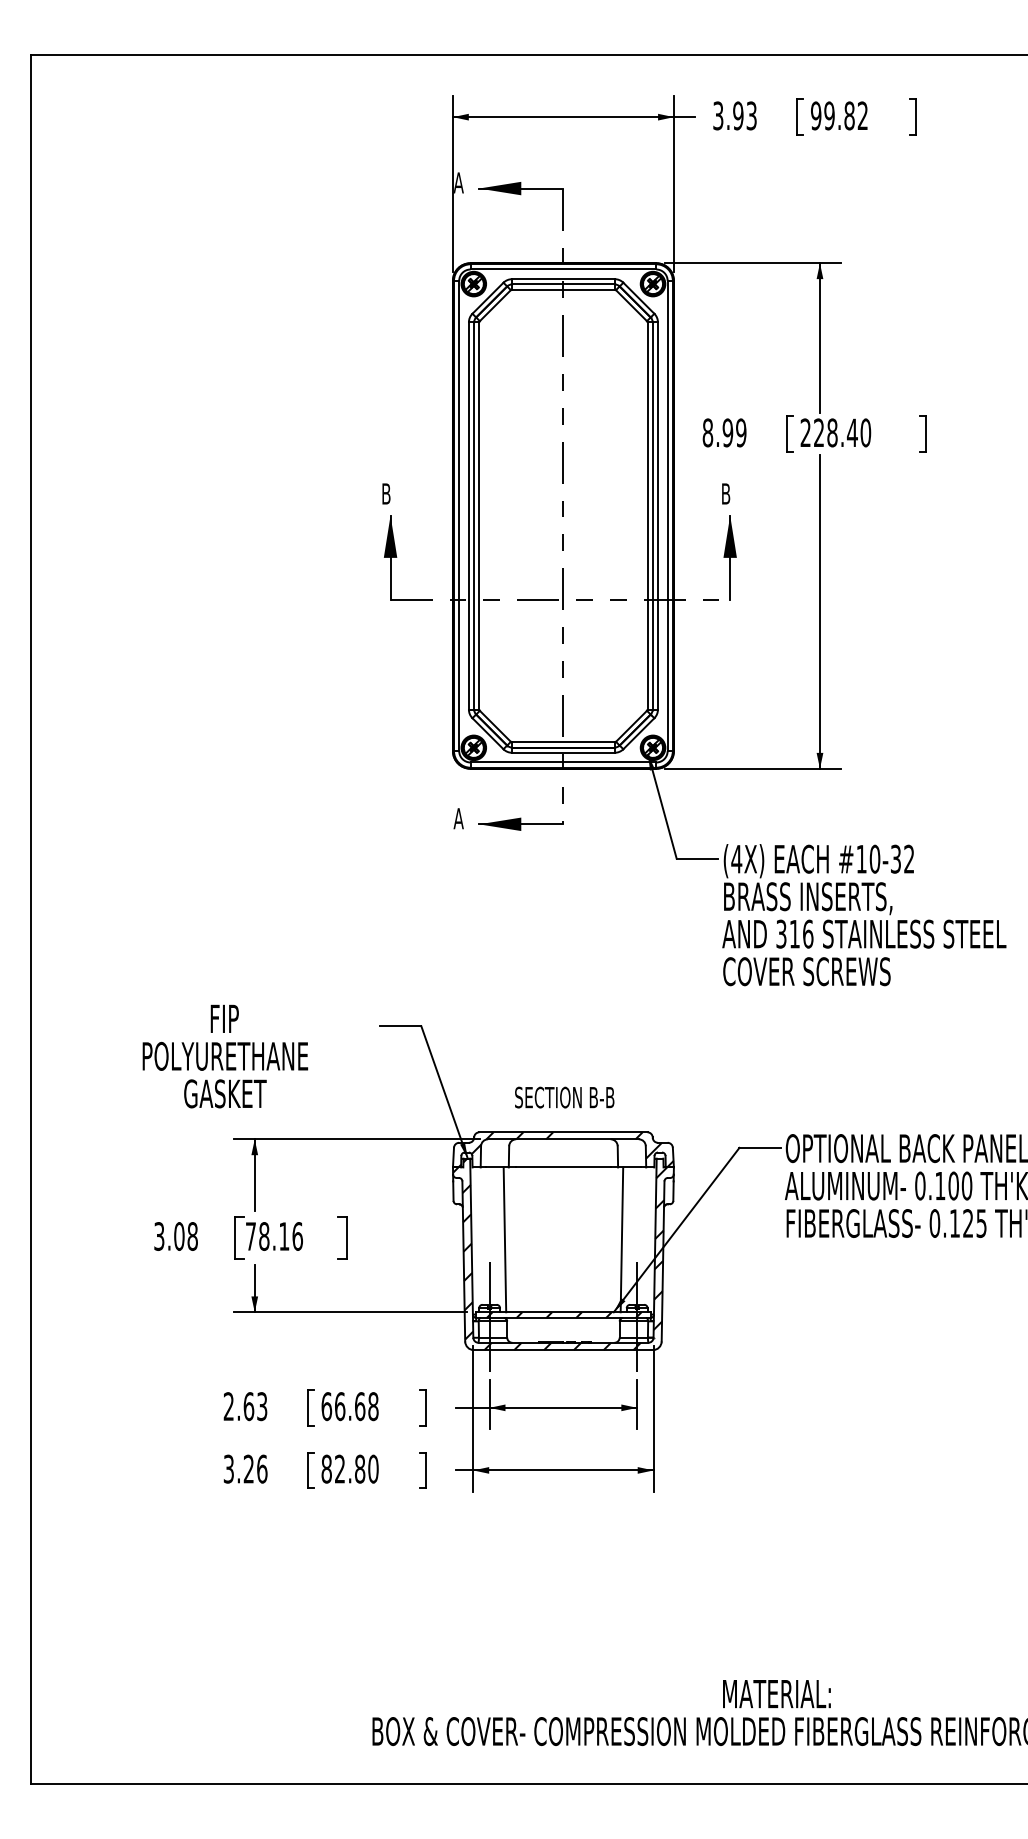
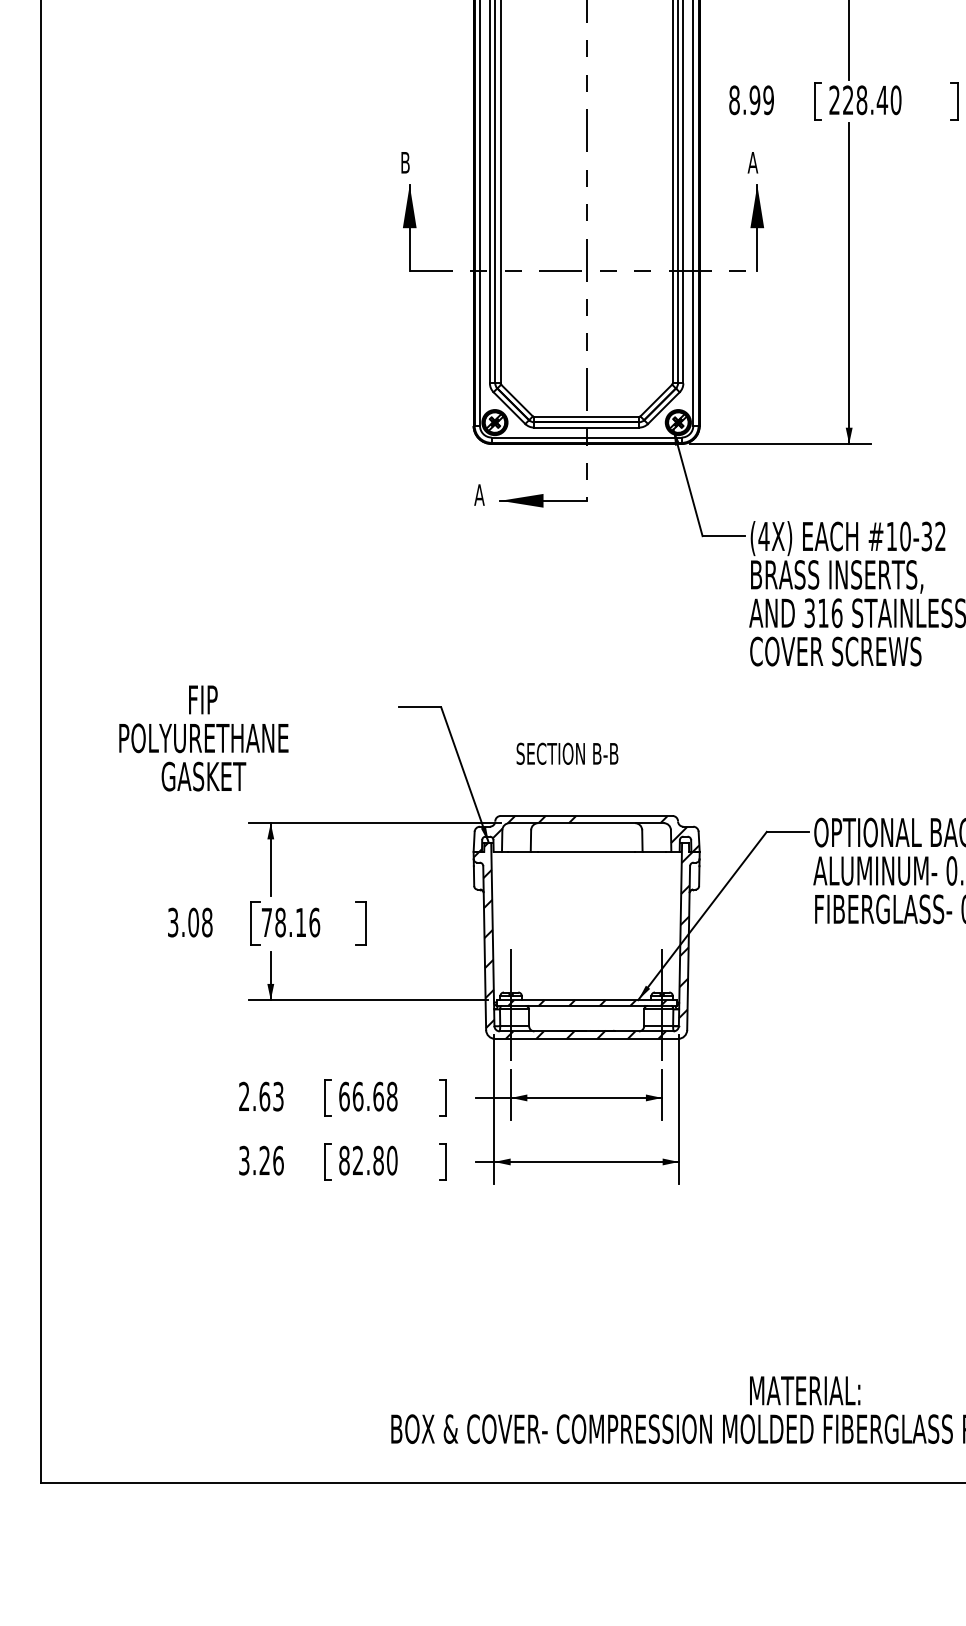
text: (725, 493) -> (752, 162), B -> A
text: (225, 1056) -> (204, 738), moved
text: (564, 1097) -> (567, 753), moved
line: (504, 1239) -> (526, 925), removed
line: (621, 1239) -> (646, 925), removed

